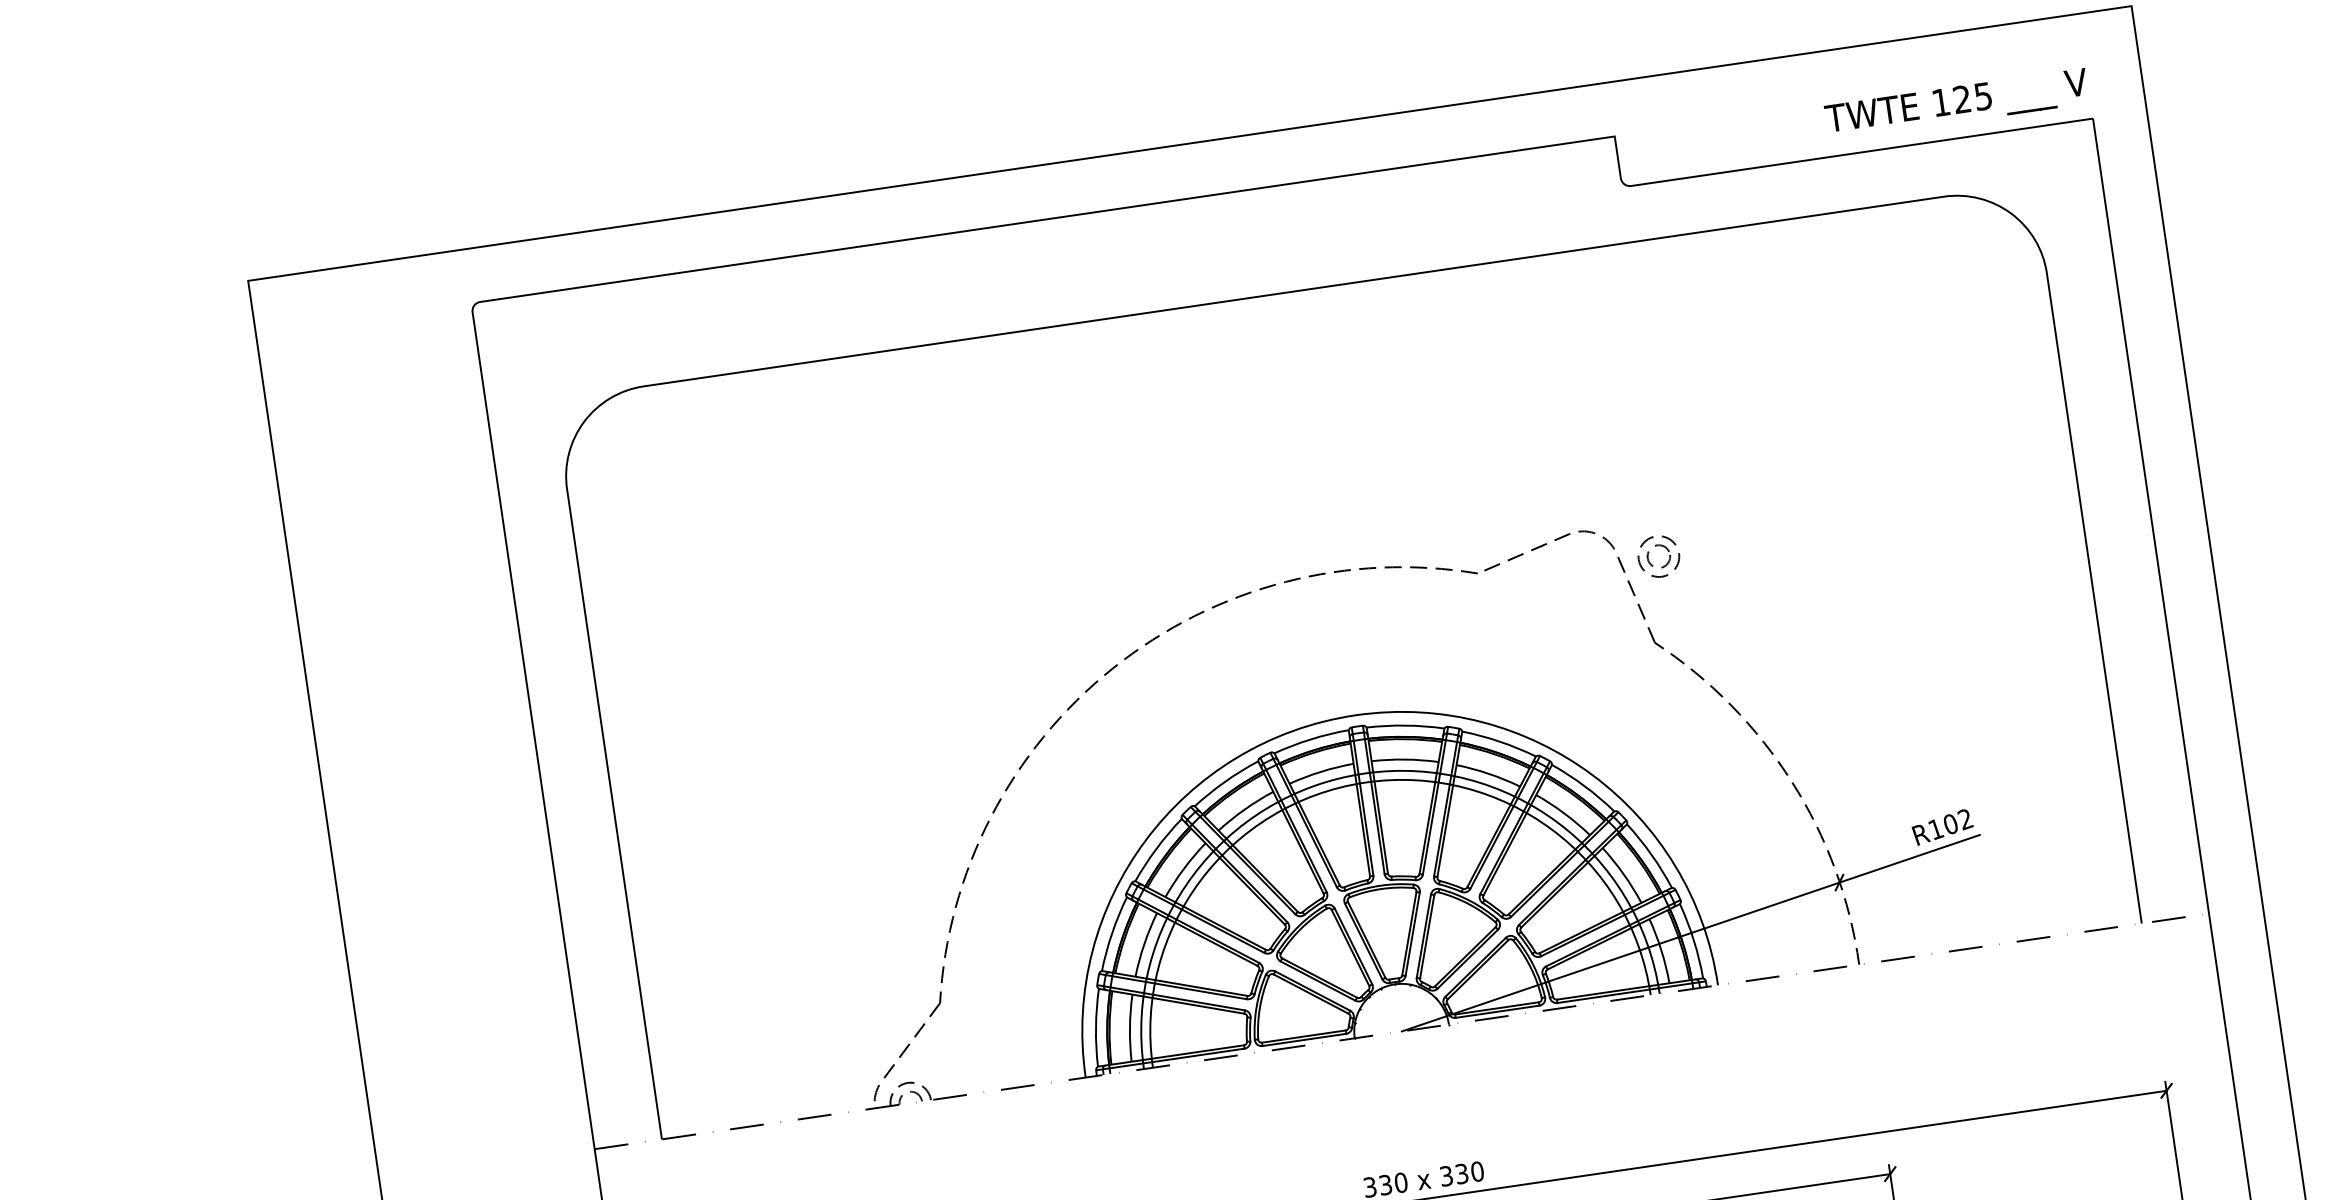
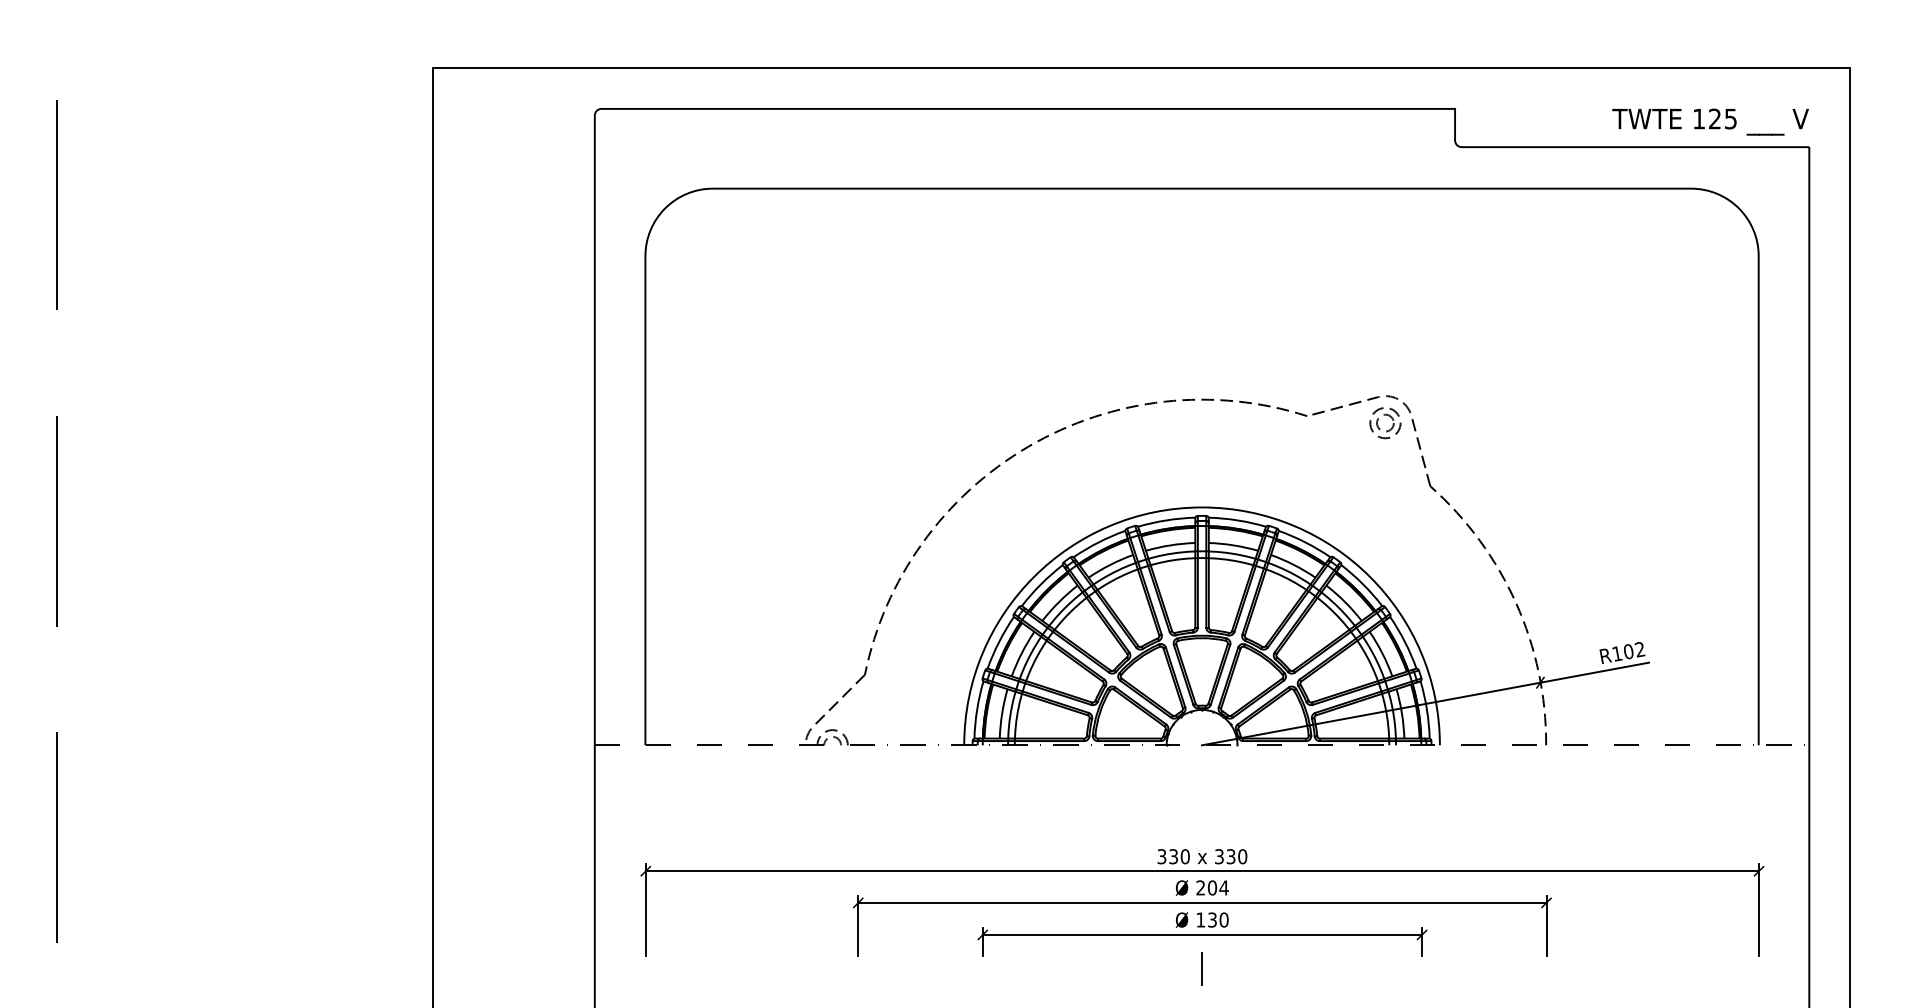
part: (1649, 559) -> (1378, 424), moved

